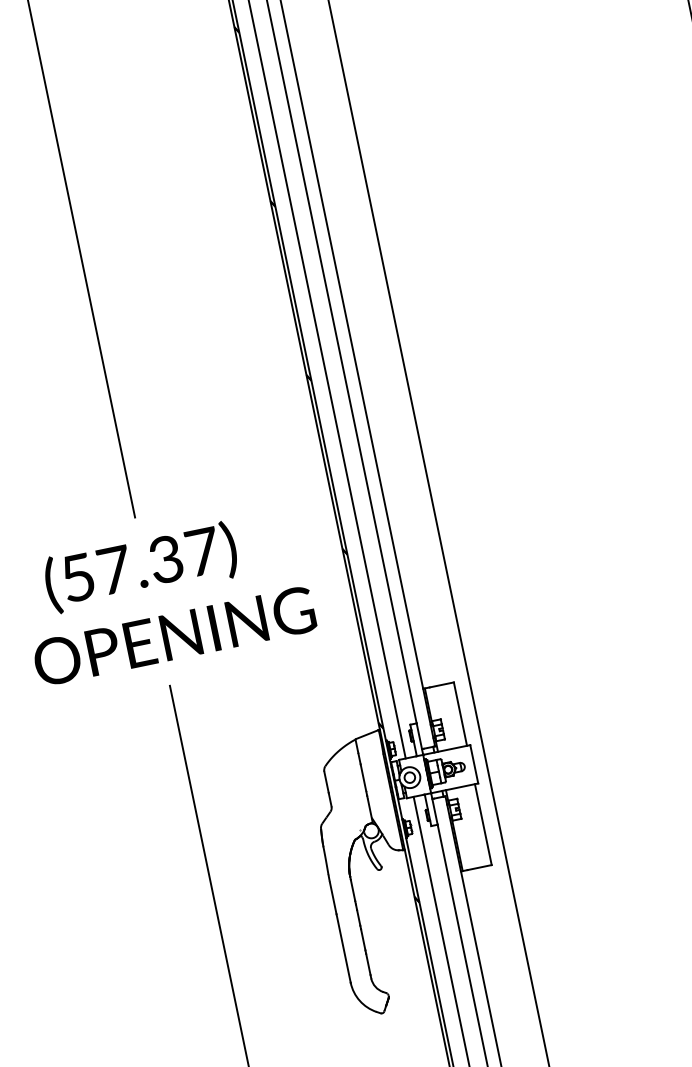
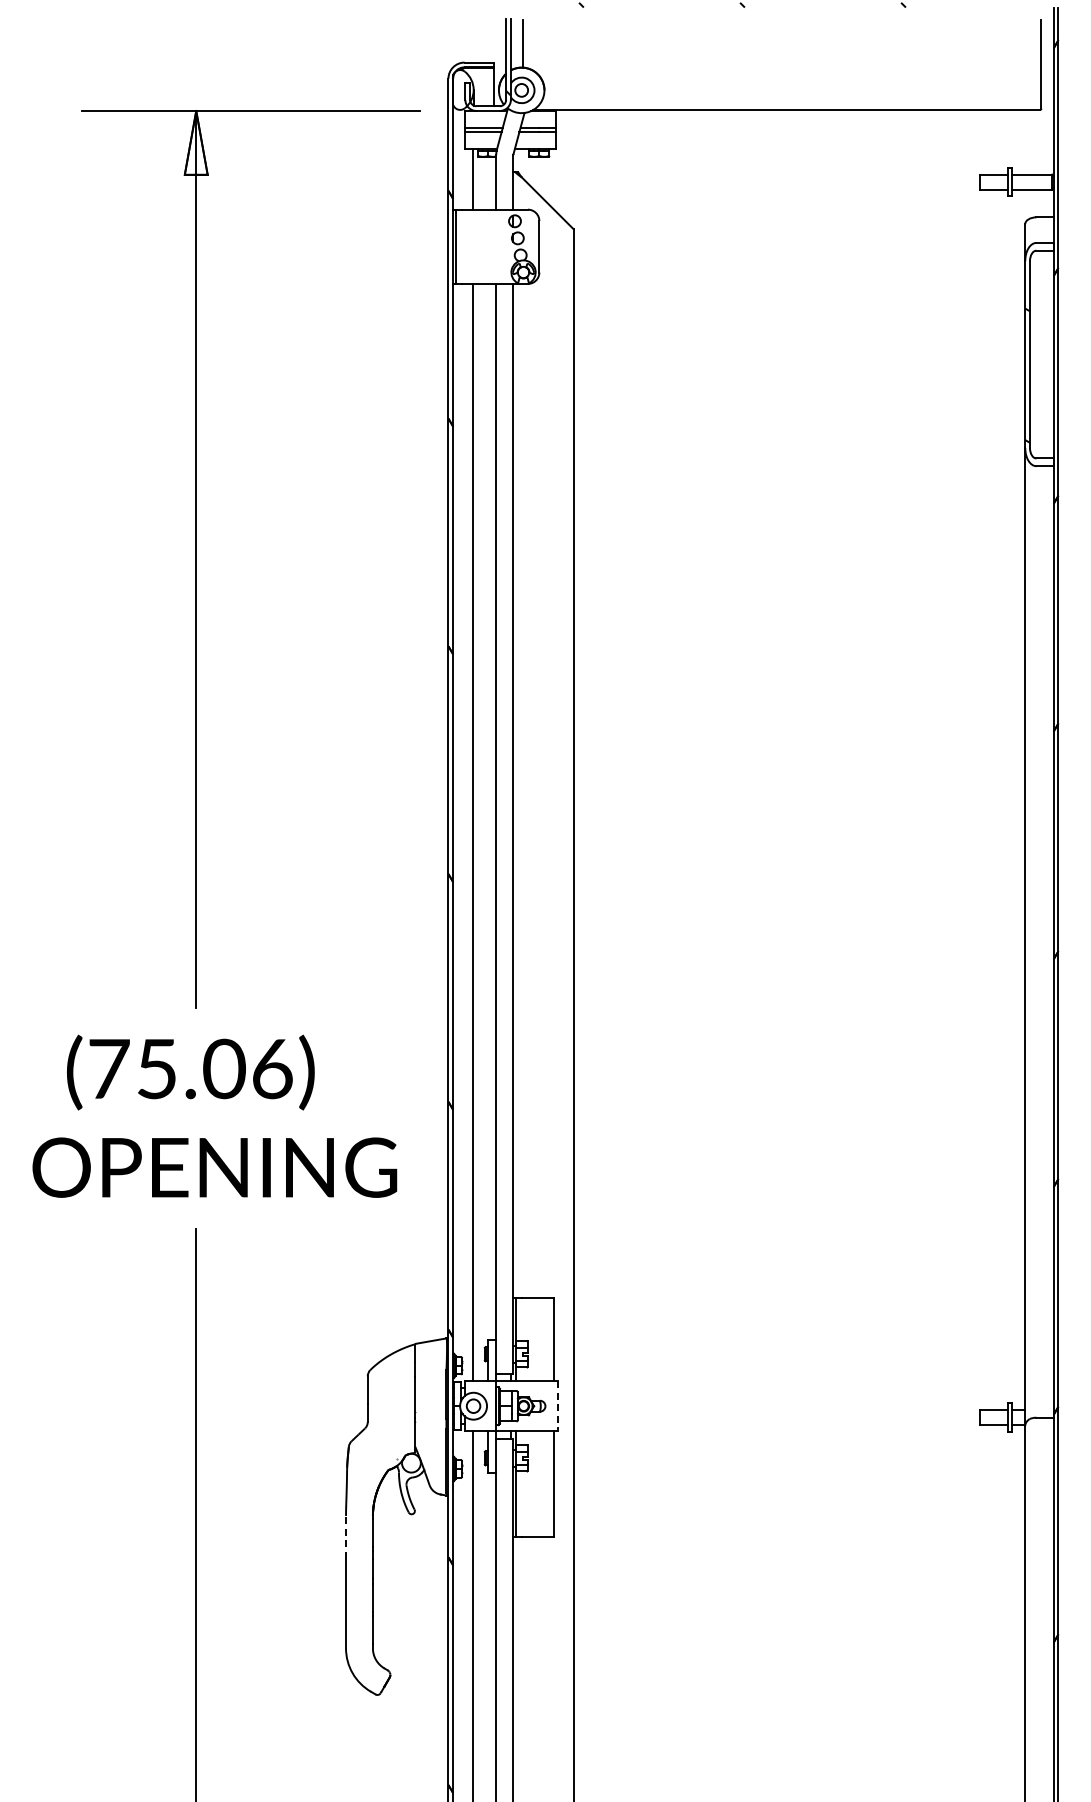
text: (140, 564) -> (191, 1068), (57.37) -> (75.06)
line: (474, 764) -> (557, 1406), solid -> dashed
line: (333, 898) -> (346, 1537), solid -> dashed

